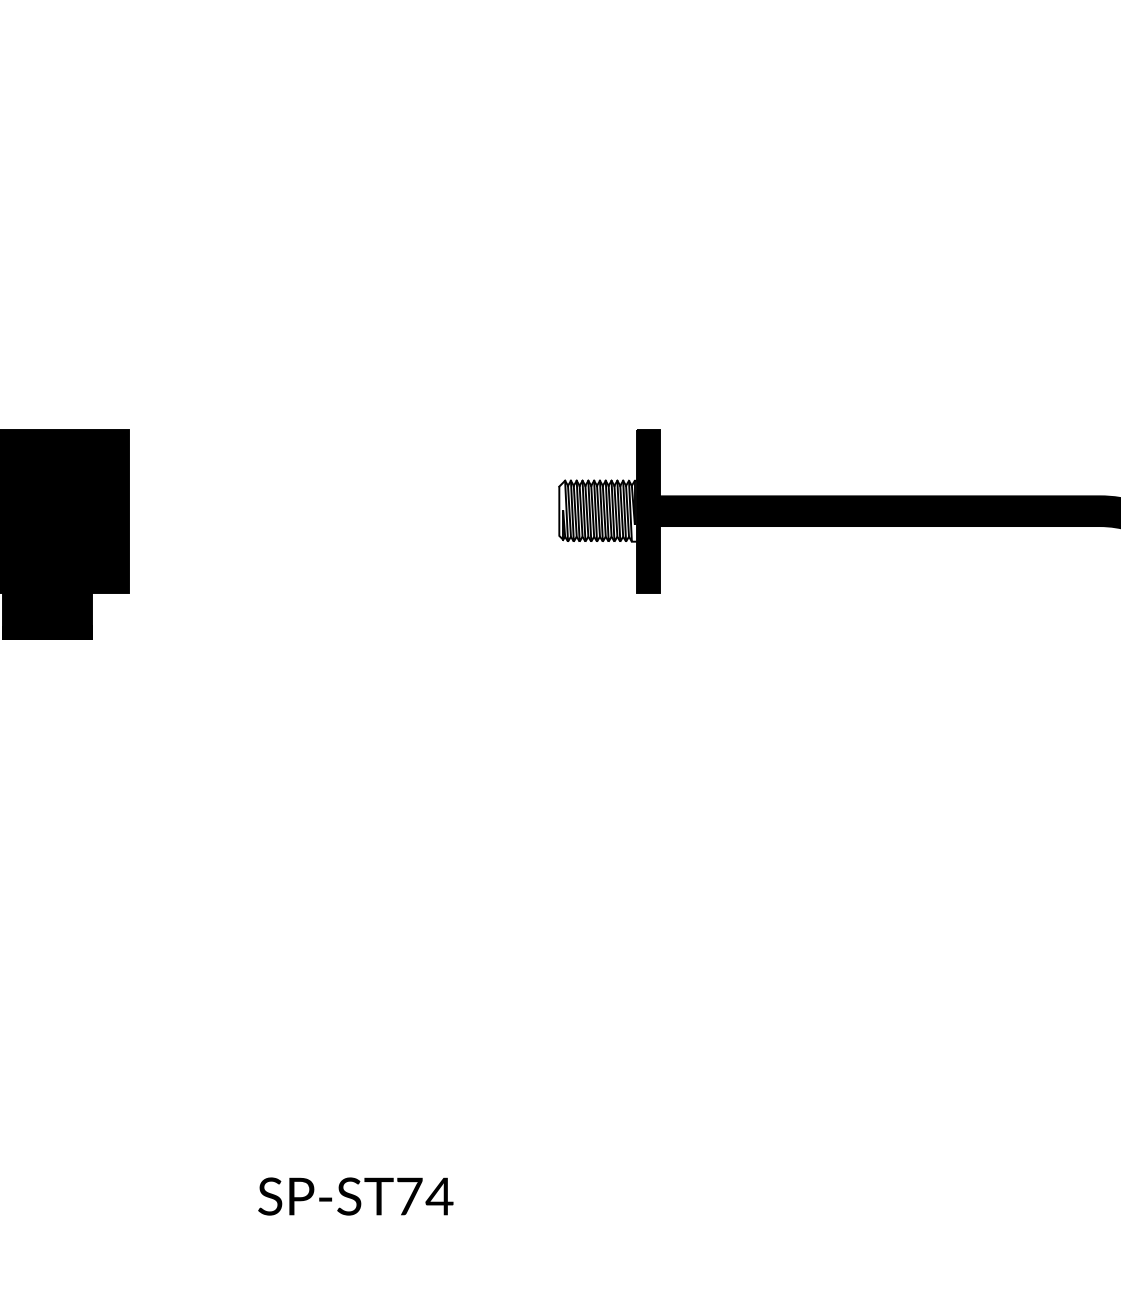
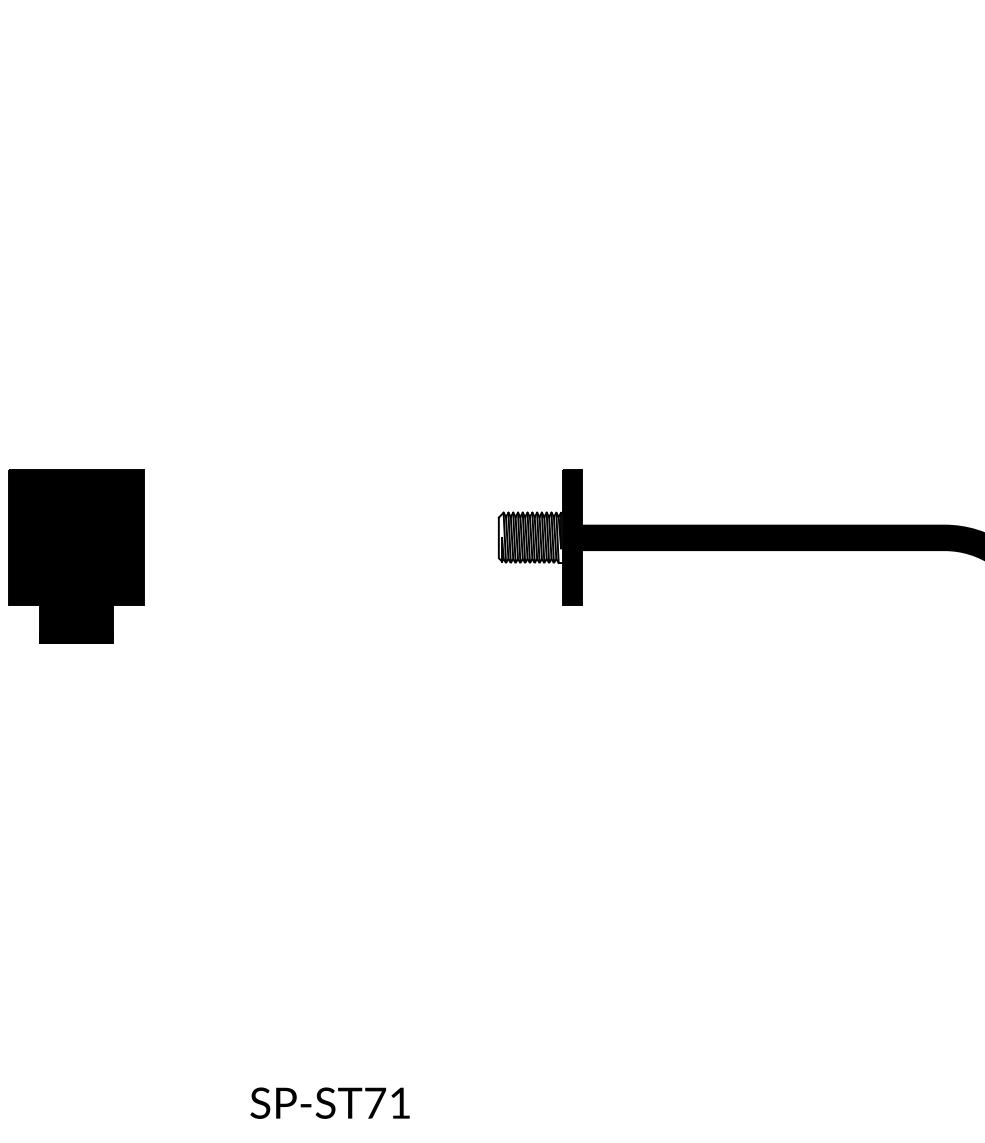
text: (438, 1195) -> (399, 1102), SP-ST74 -> SP-ST71

